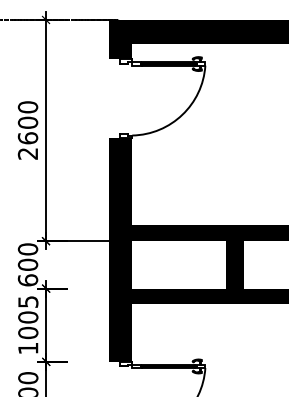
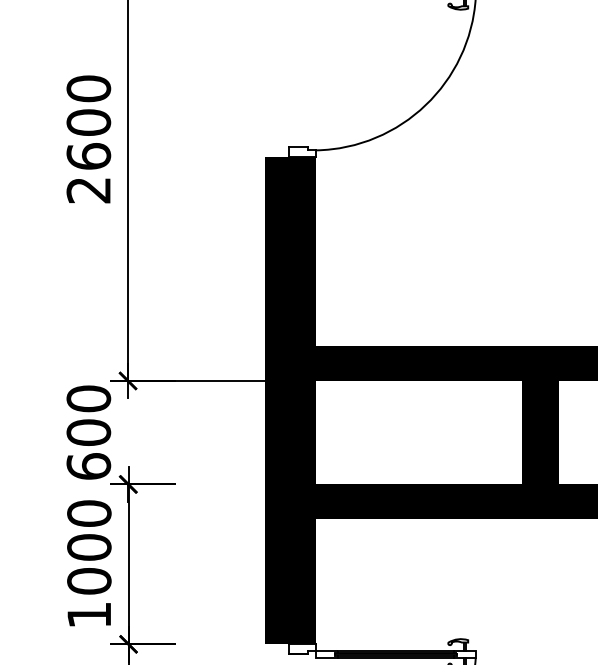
text: (28, 301) -> (89, 512), 1005 -> 1000

